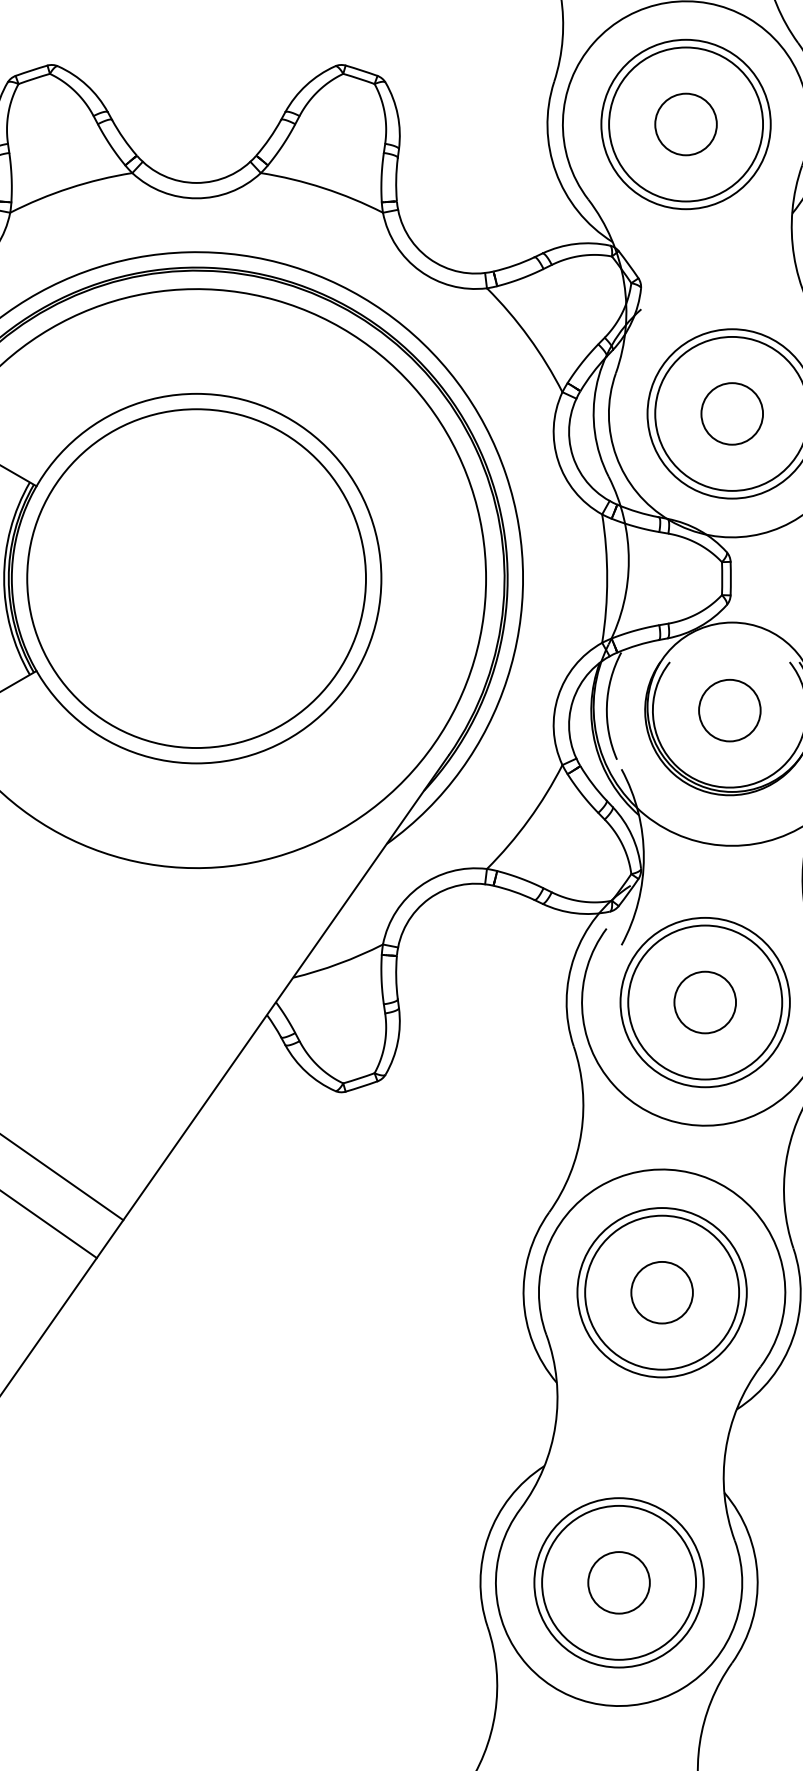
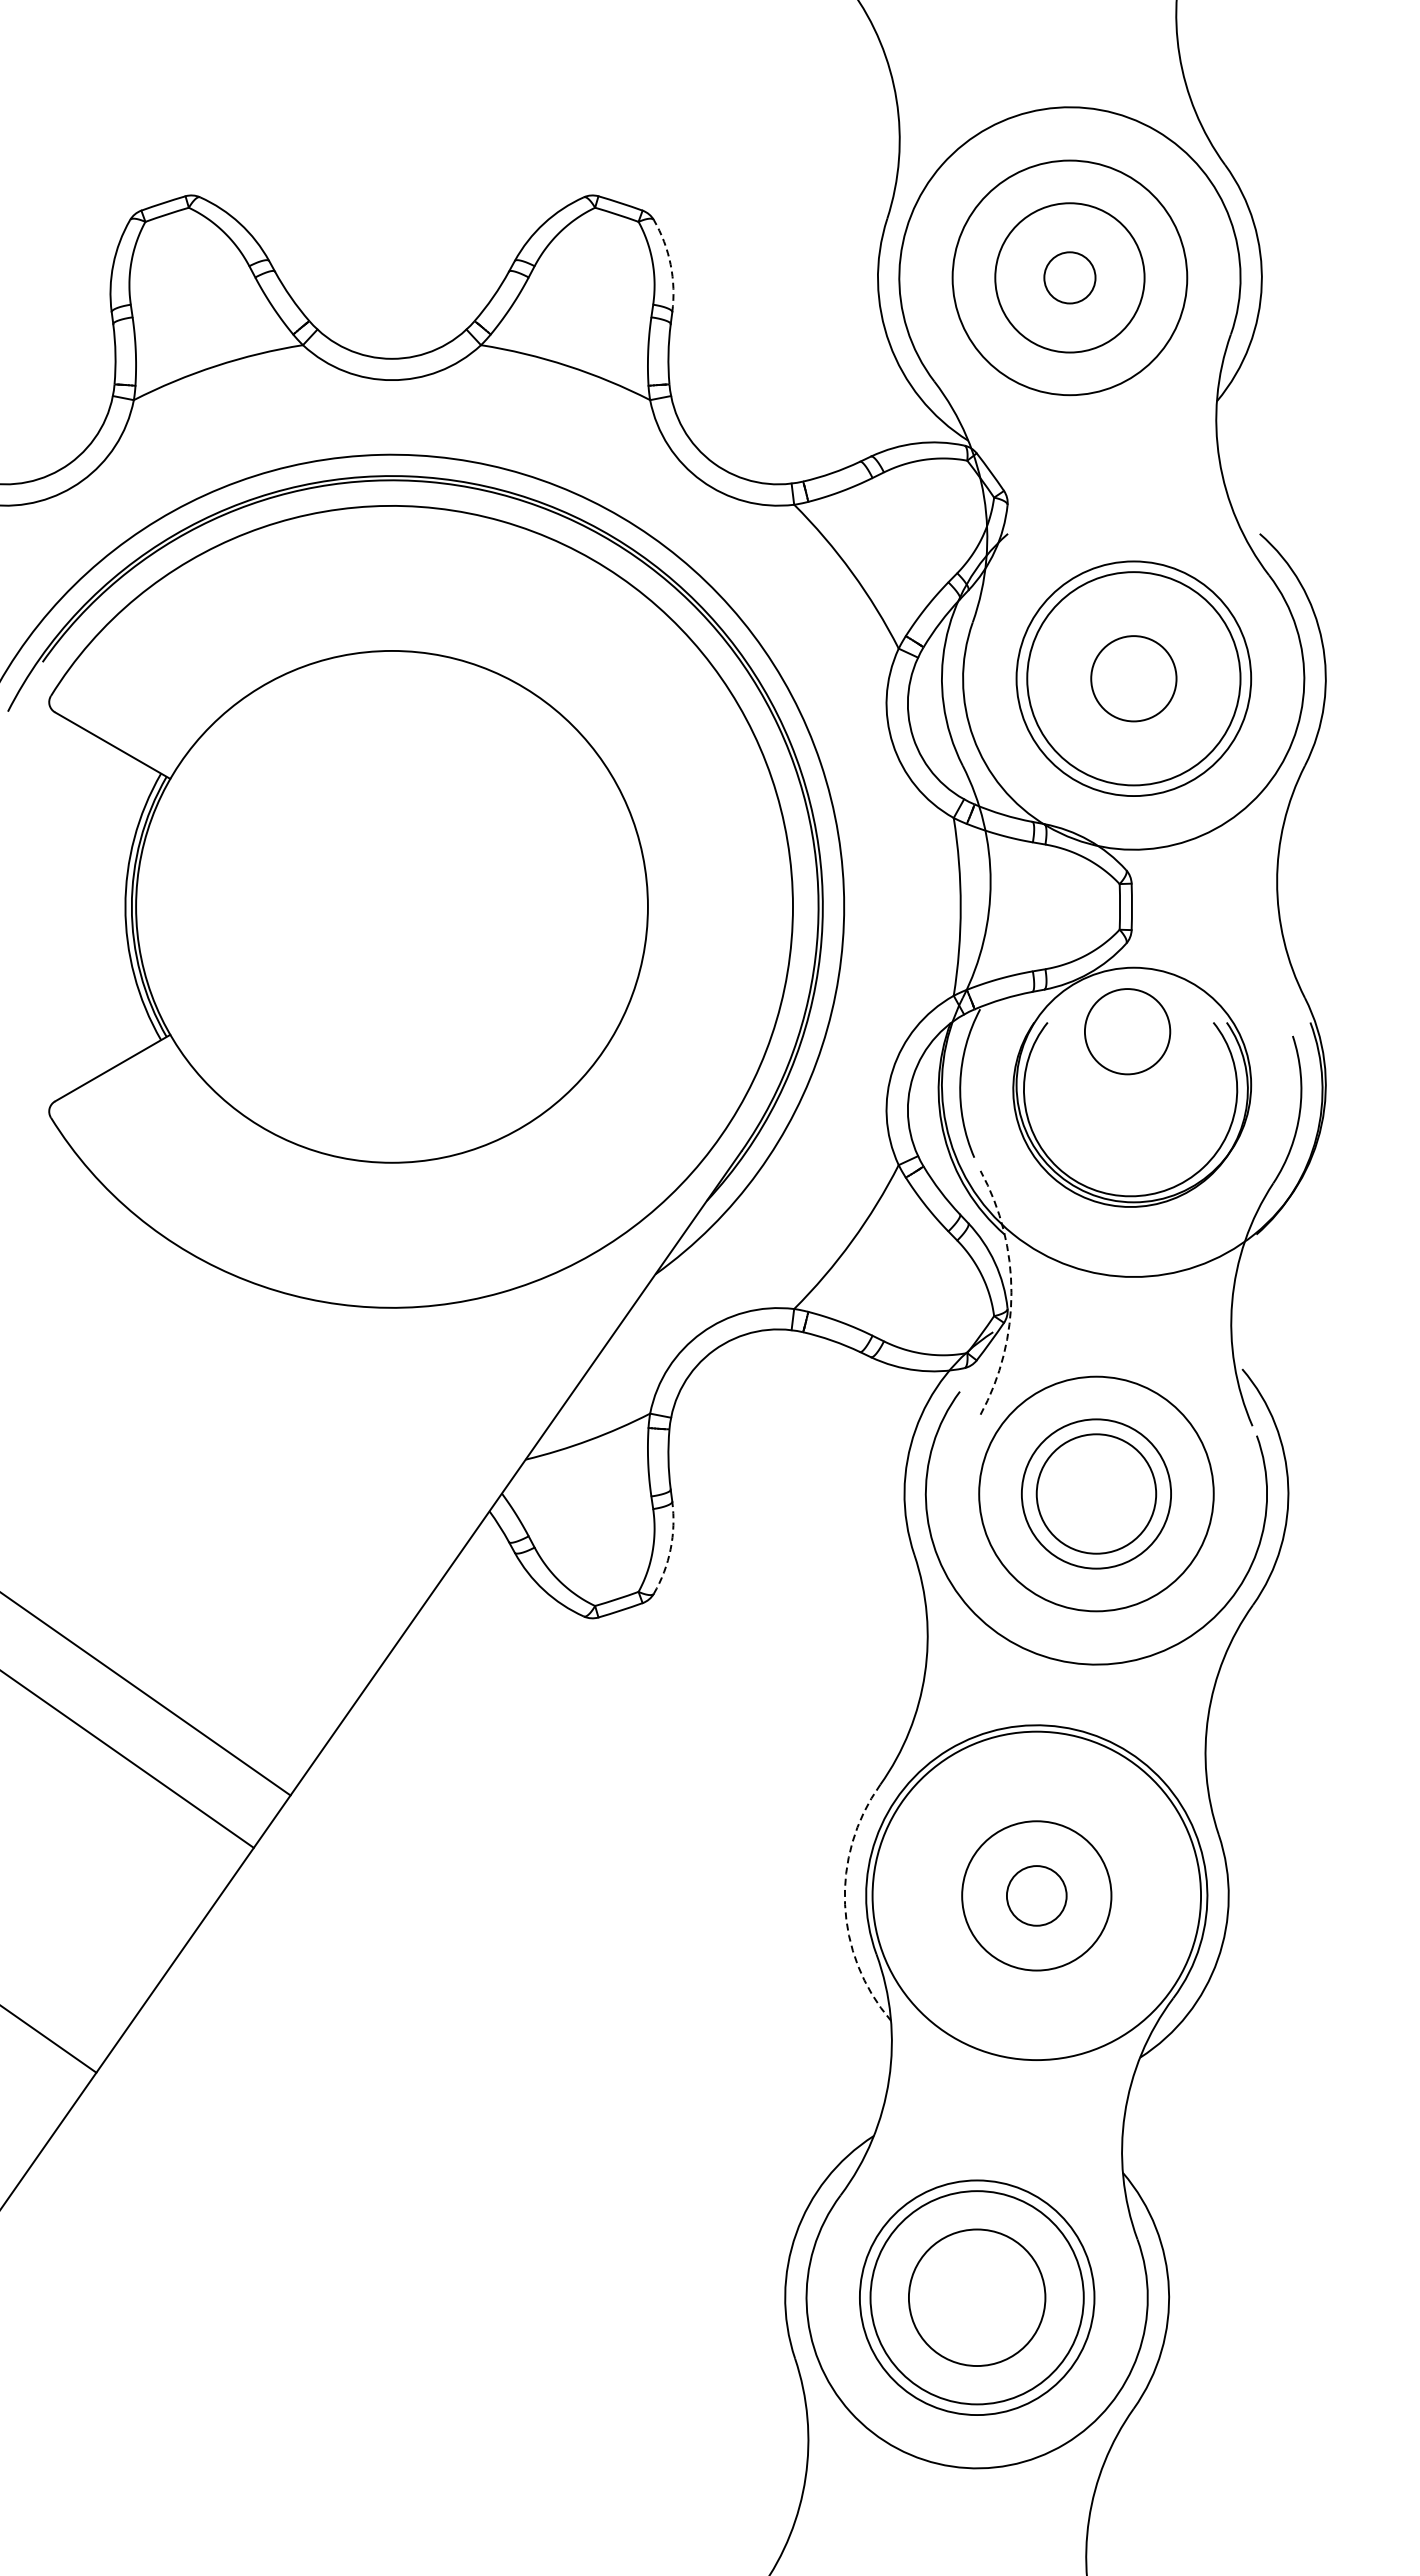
arc: (397, 114) -> (670, 264), solid -> dashed
circle: (685, 124) -> (1069, 277), size x0.6
circle: (685, 124) -> (1069, 277), size x0.7
circle: (196, 578) -> (391, 906), removed
circle: (729, 710) -> (1127, 1031), moved
arc: (643, 857) -> (1011, 1292), solid -> dashed
circle: (705, 1002) -> (1096, 1493), size x0.7
circle: (705, 1002) -> (1096, 1493), size x1.4
arc: (397, 1042) -> (670, 1549), solid -> dashed
circle: (661, 1292) -> (1036, 1895), size x0.7
circle: (661, 1292) -> (1036, 1895), size x0.7
circle: (661, 1292) -> (1036, 1895), size x1.4
arc: (524, 1298) -> (845, 1904), solid -> dashed
circle: (618, 1582) -> (976, 2297), size x1.6

